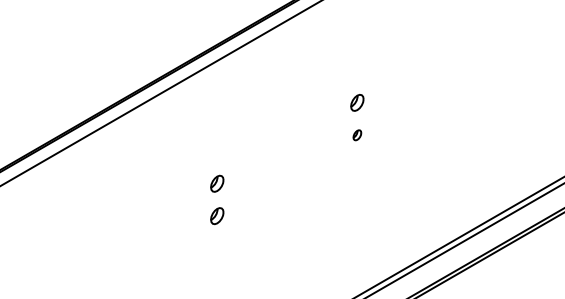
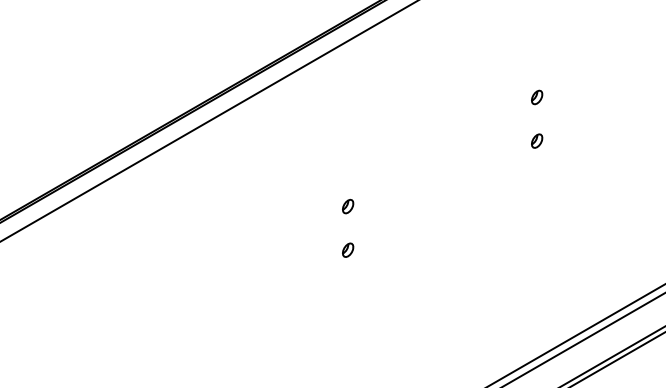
part: (357, 102) -> (537, 96), size x0.62
part: (216, 183) -> (347, 206), size x0.62
part: (216, 216) -> (347, 250), size x0.62

